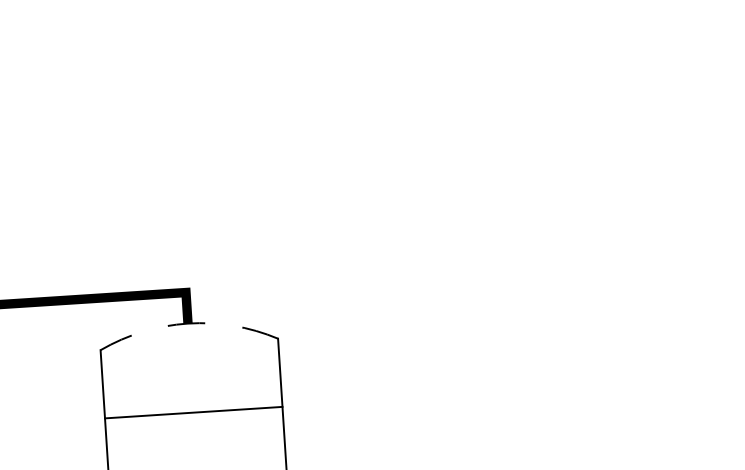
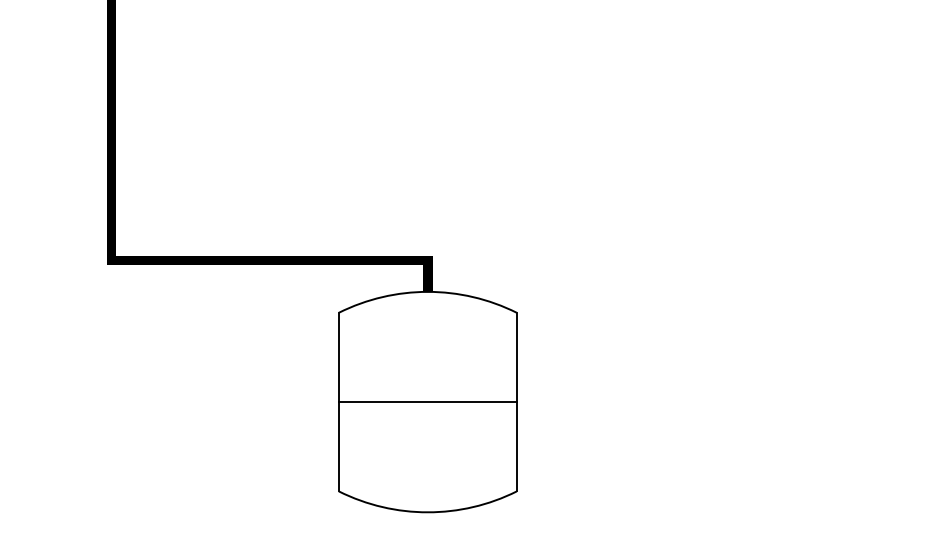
arc: (187, 323) -> (427, 291), dashed -> solid
line: (193, 413) -> (427, 402), moved

